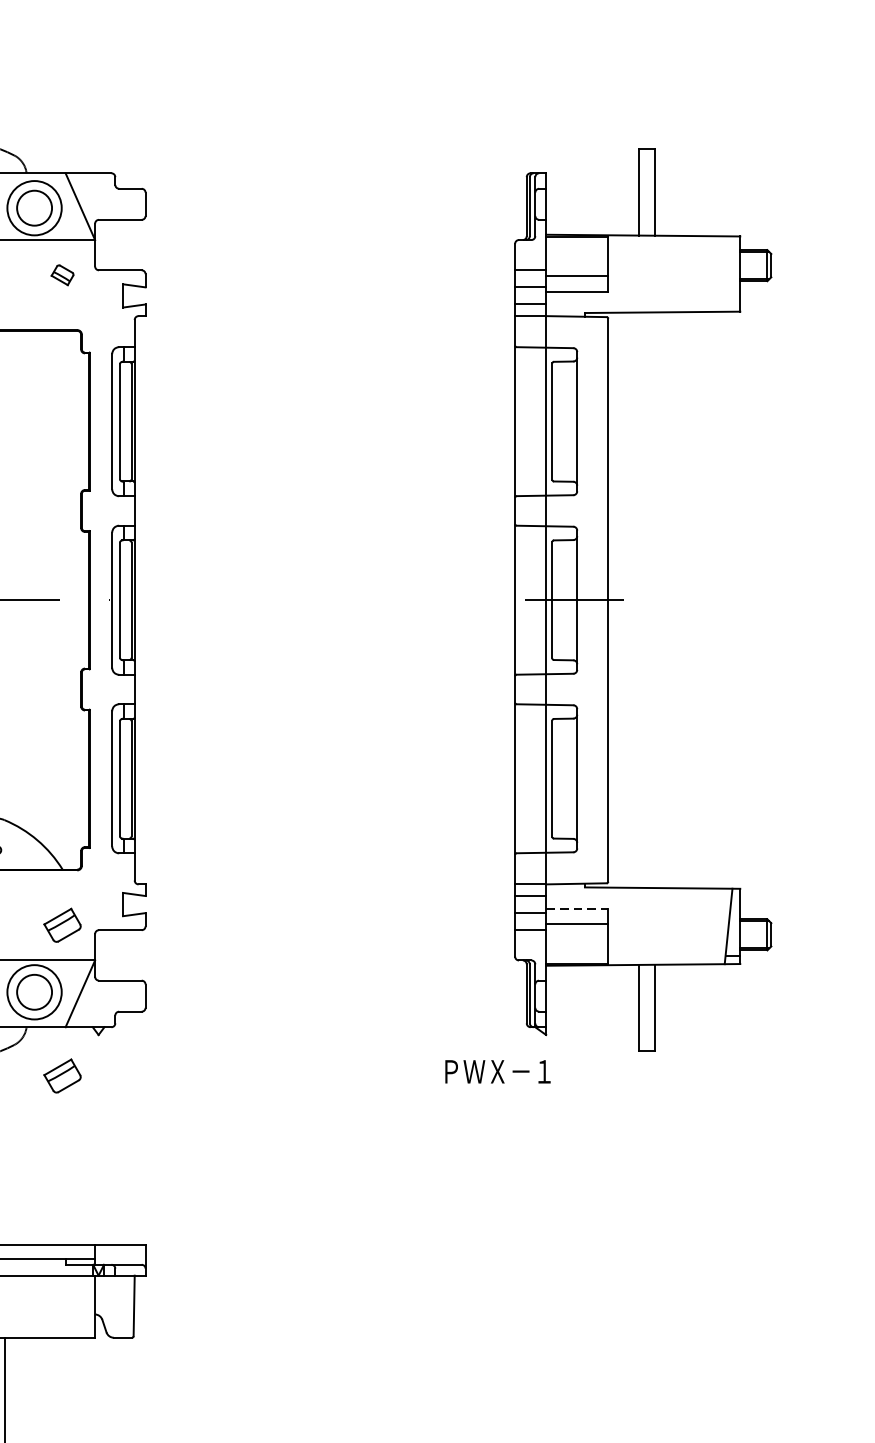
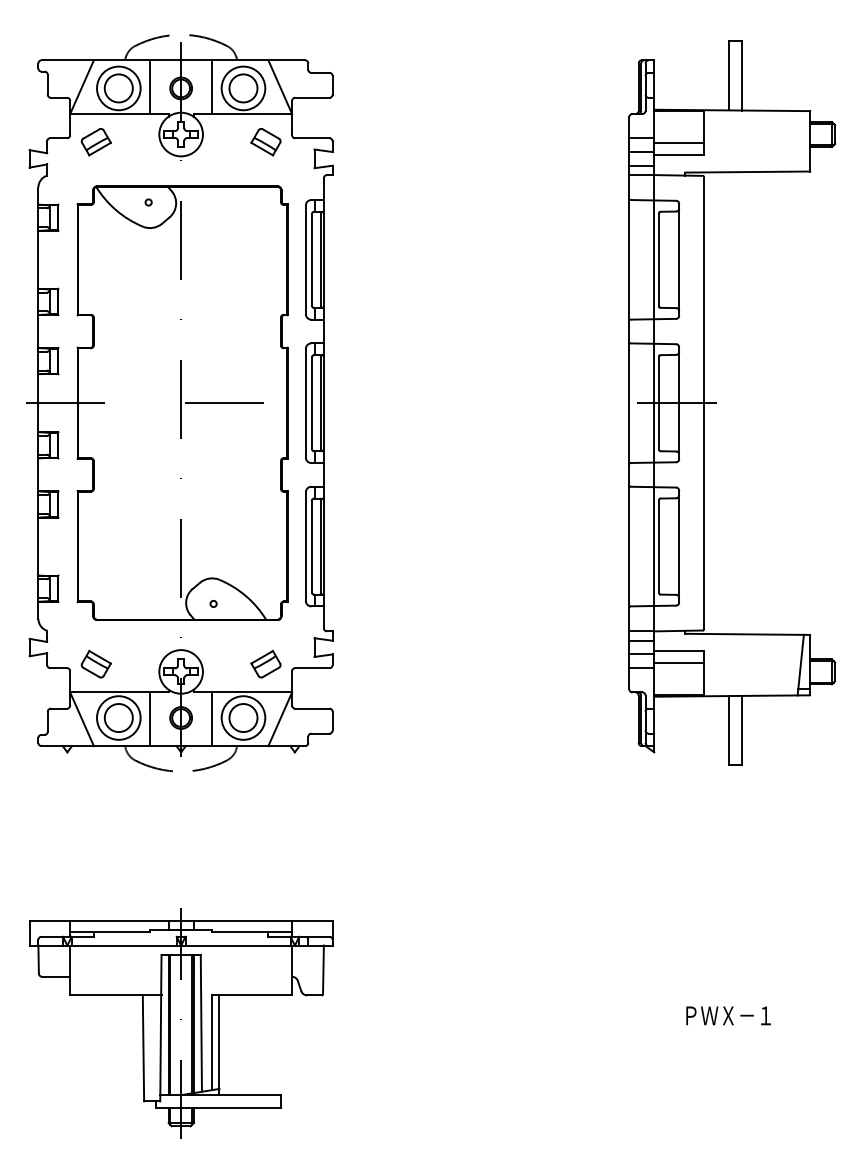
part: (61, 275) -> (265, 142), size x1.67
line: (577, 909) -> (679, 651), dashed -> solid
text: (497, 1071) -> (728, 1015), moved
part: (61, 1075) -> (265, 784), removed

